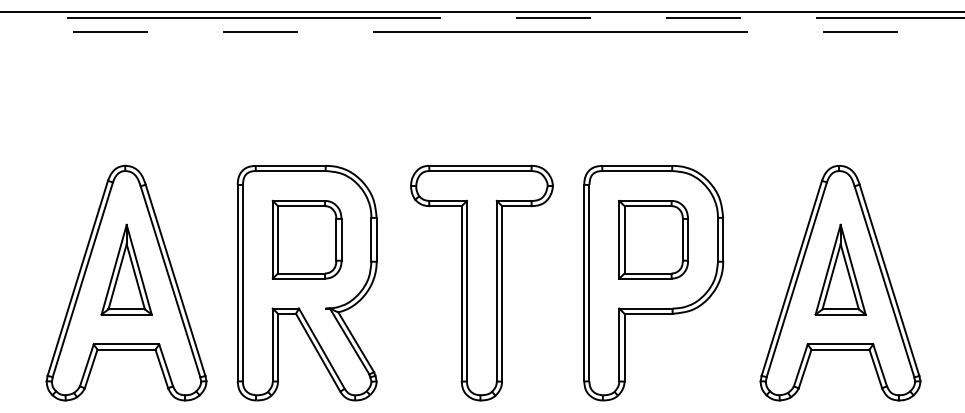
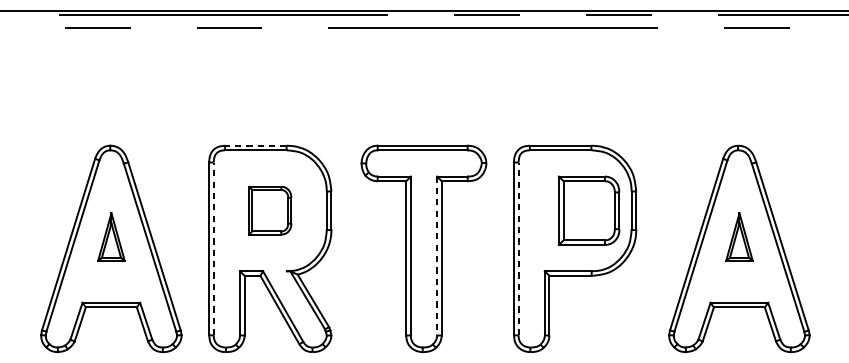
line: (290, 165) -> (255, 145), solid -> dashed
part: (306, 239) -> (269, 210), size x0.7
part: (653, 239) -> (588, 210), moved
part: (126, 269) -> (111, 236), size x0.6
part: (840, 269) -> (739, 236), size x0.6
line: (242, 282) -> (213, 248), solid -> dashed
line: (589, 282) -> (518, 248), solid -> dashed
line: (496, 291) -> (436, 256), solid -> dashed

